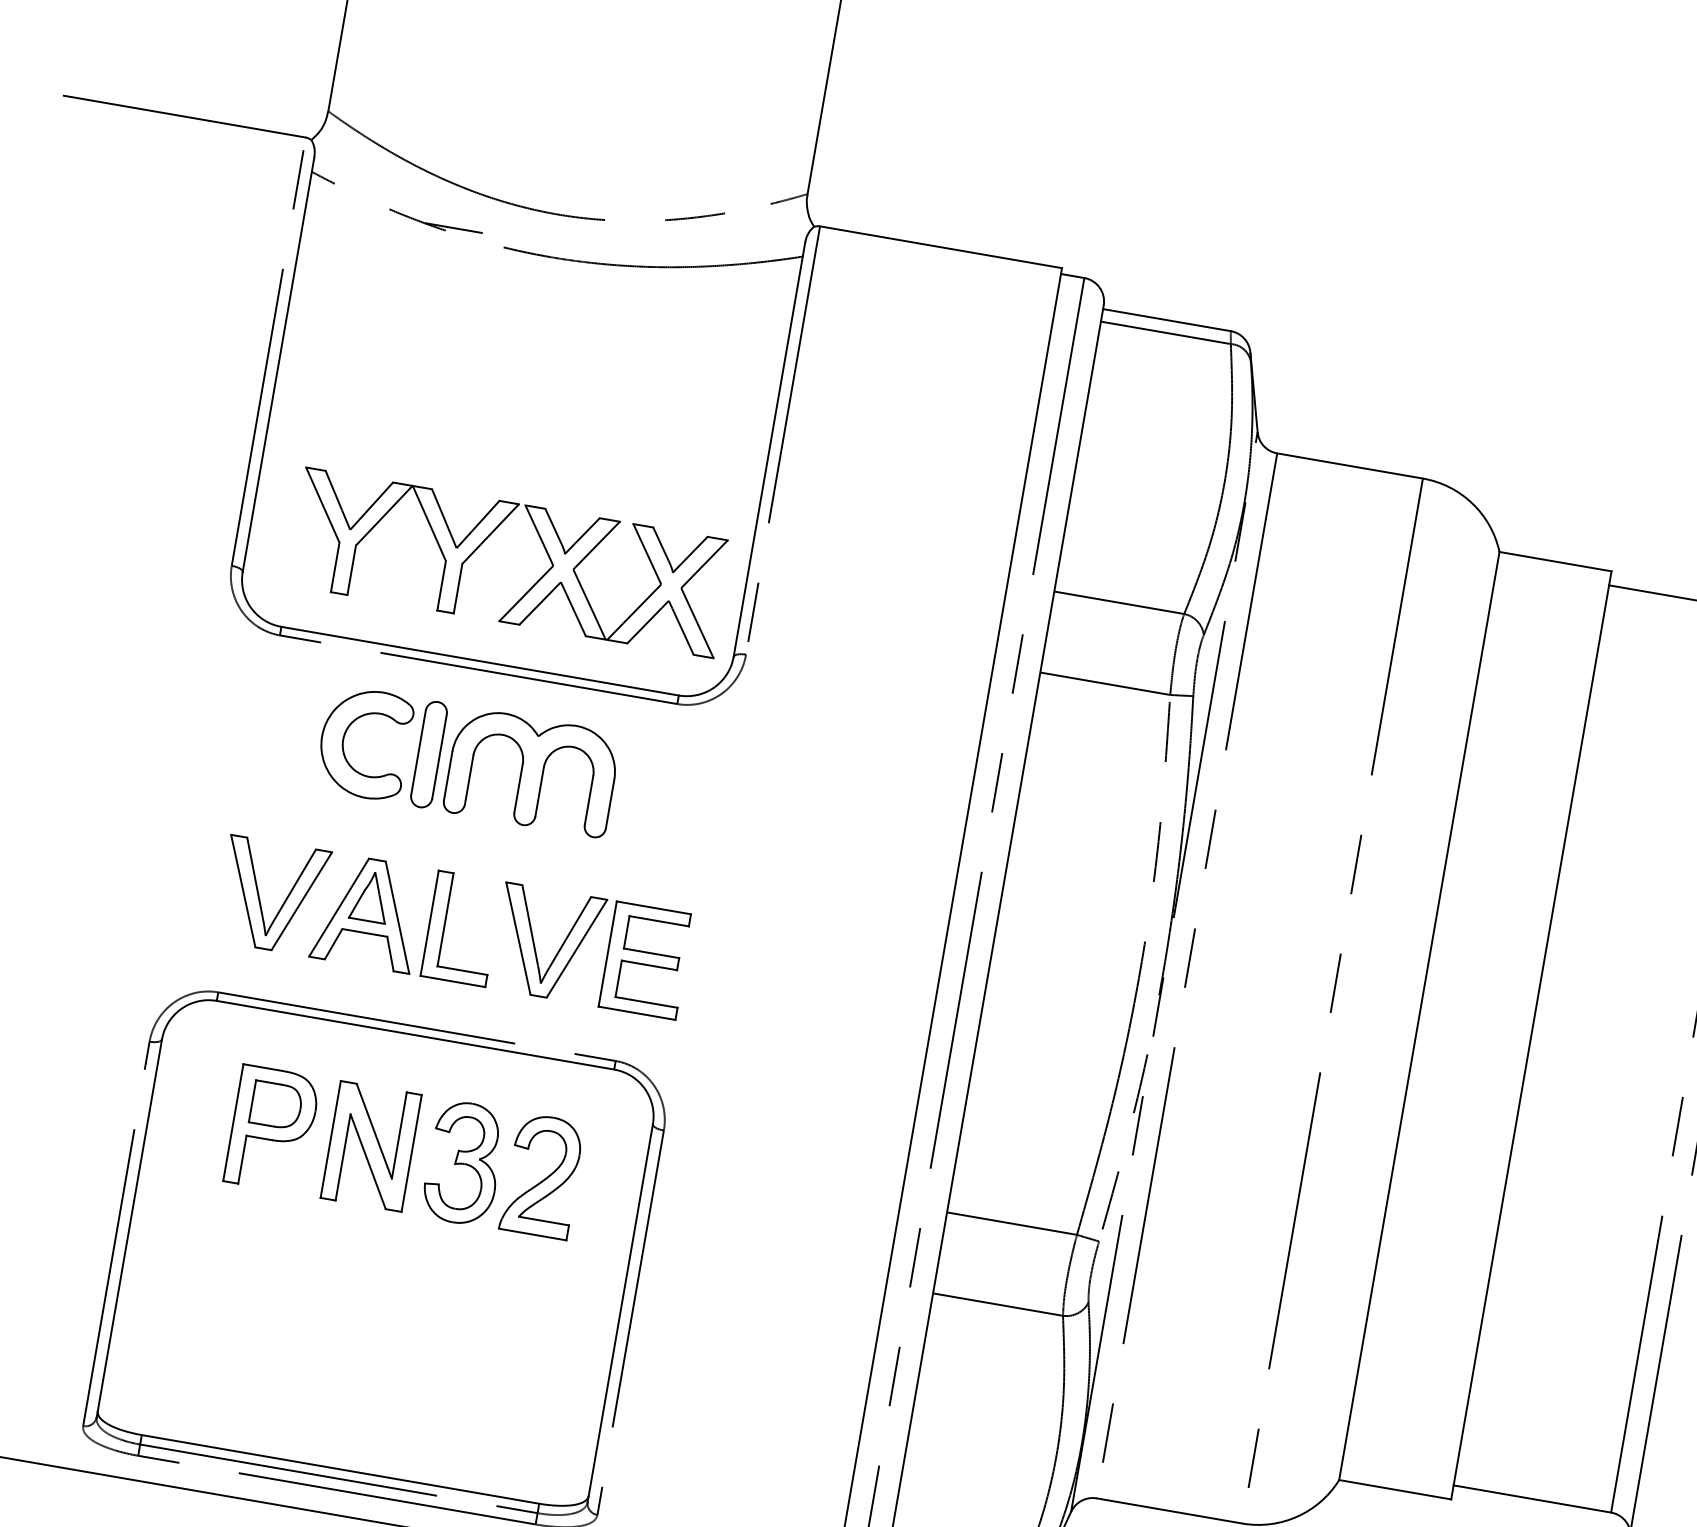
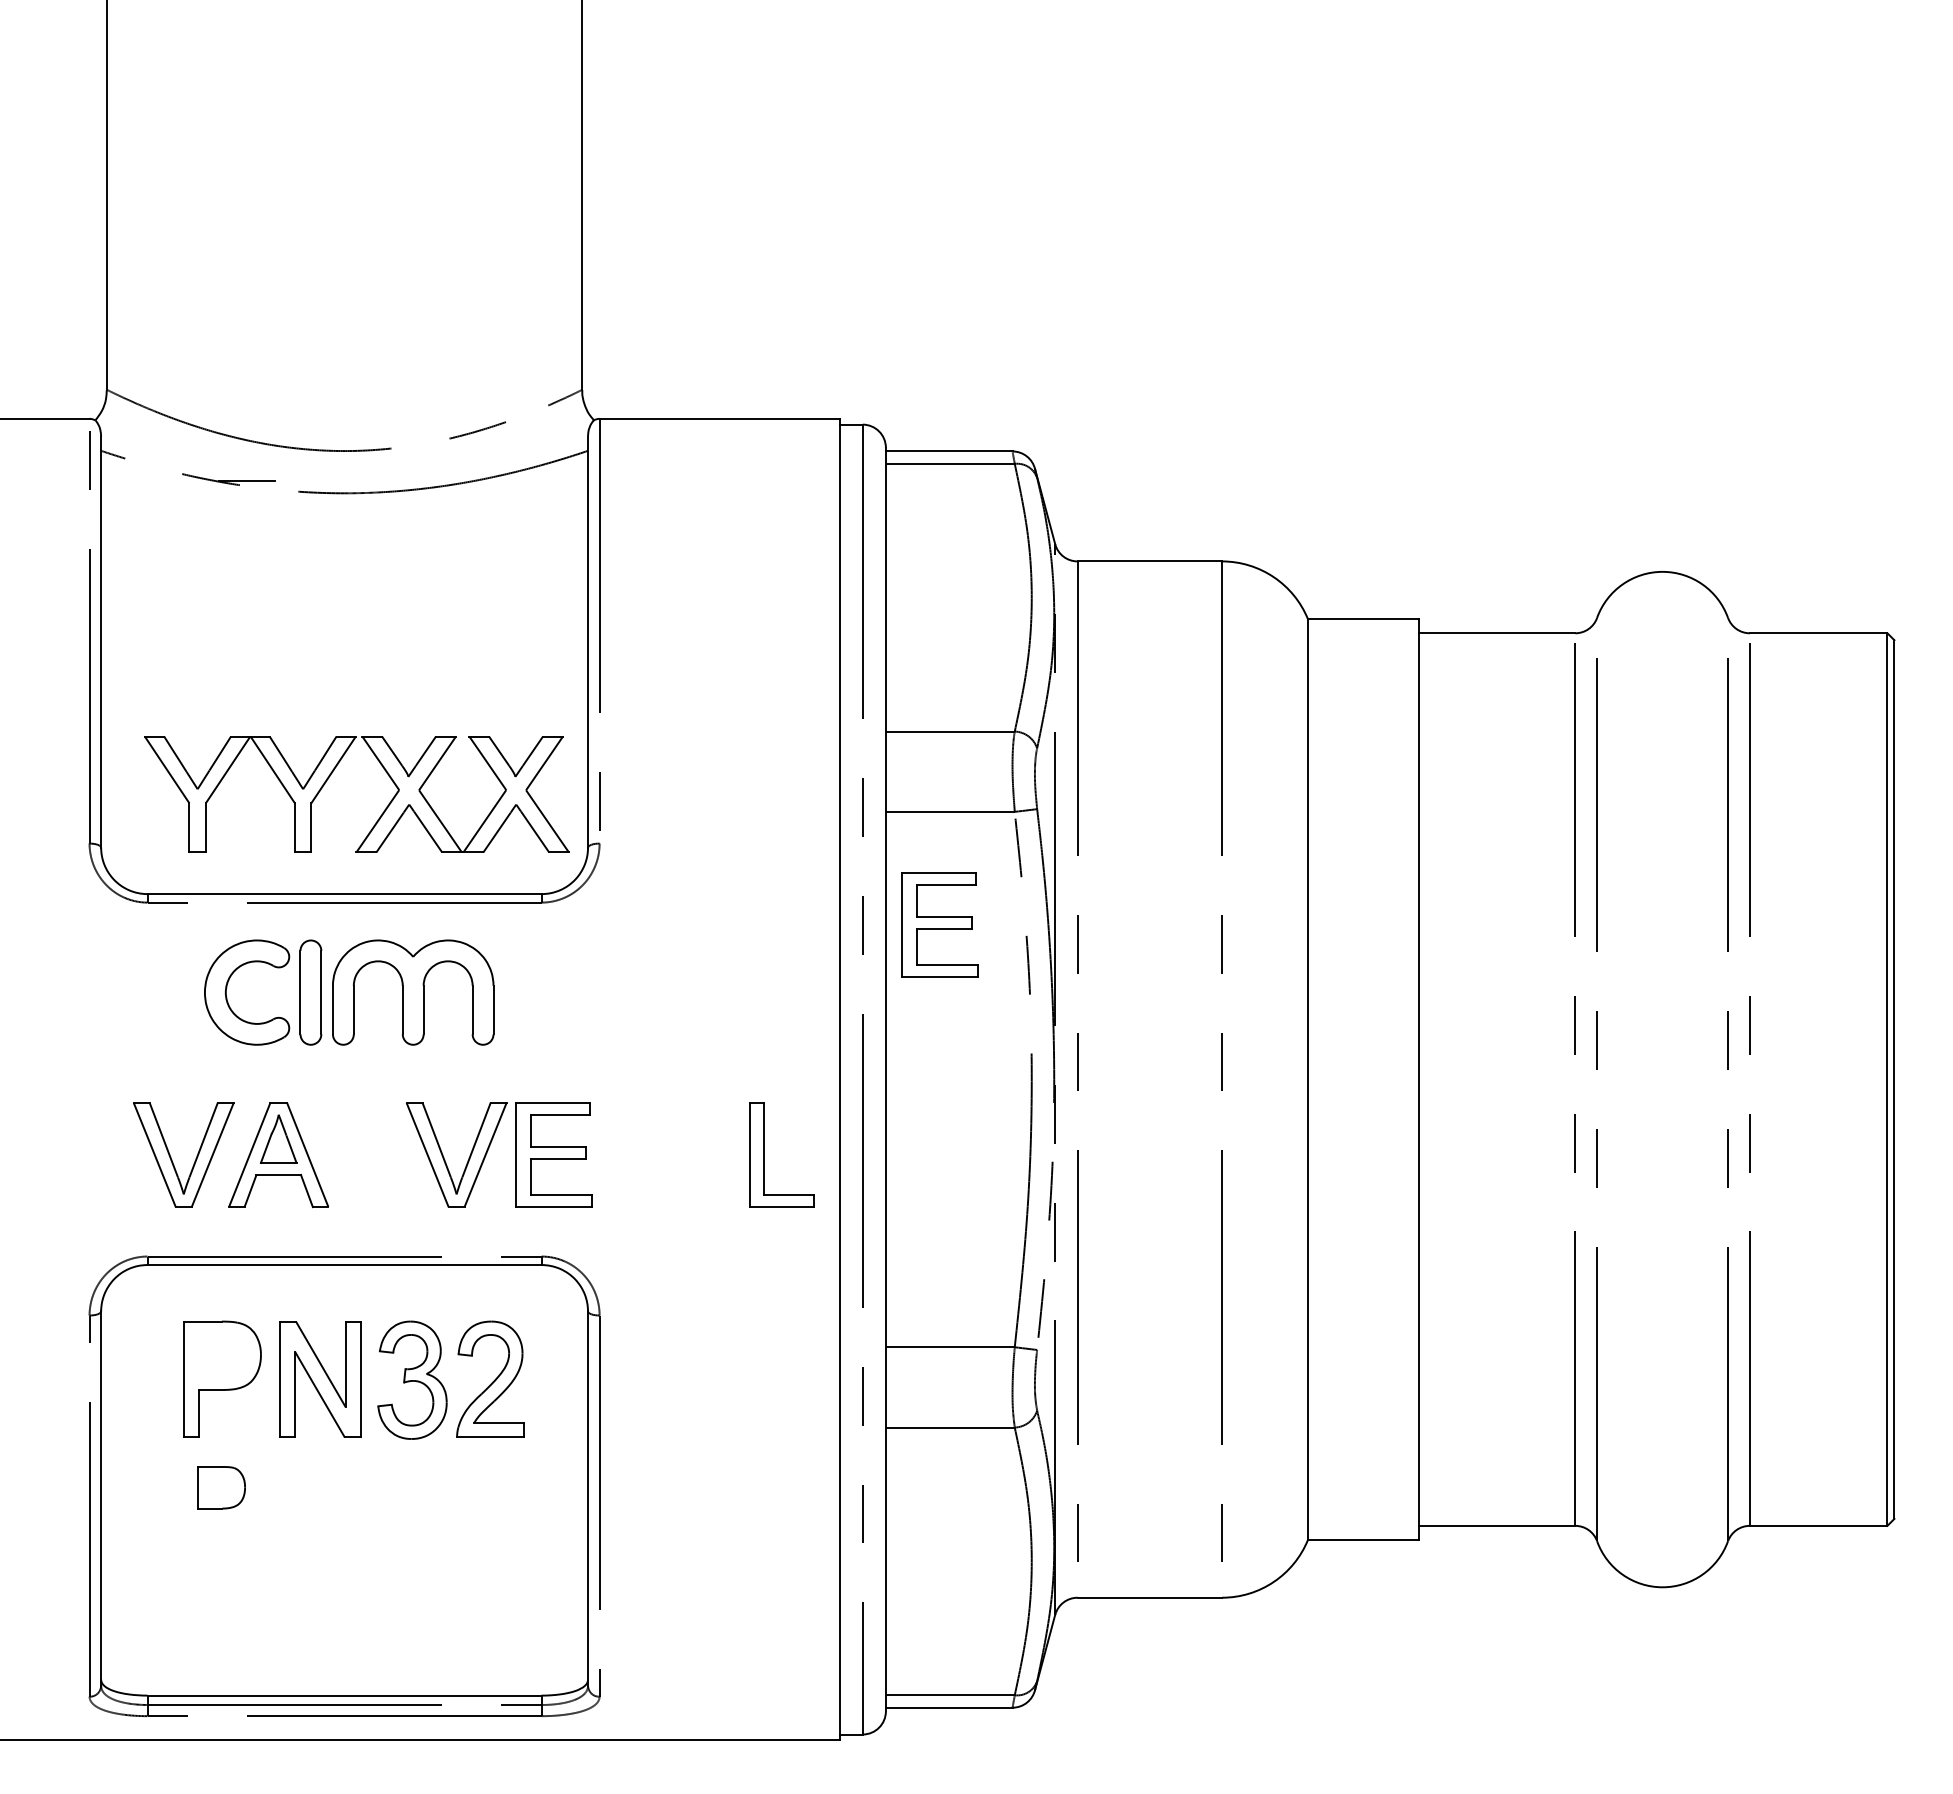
part: (1074, 795) -> (939, 924), added
part: (444, 925) -> (764, 1154), moved
part: (276, 1105) -> (221, 1487), moved

